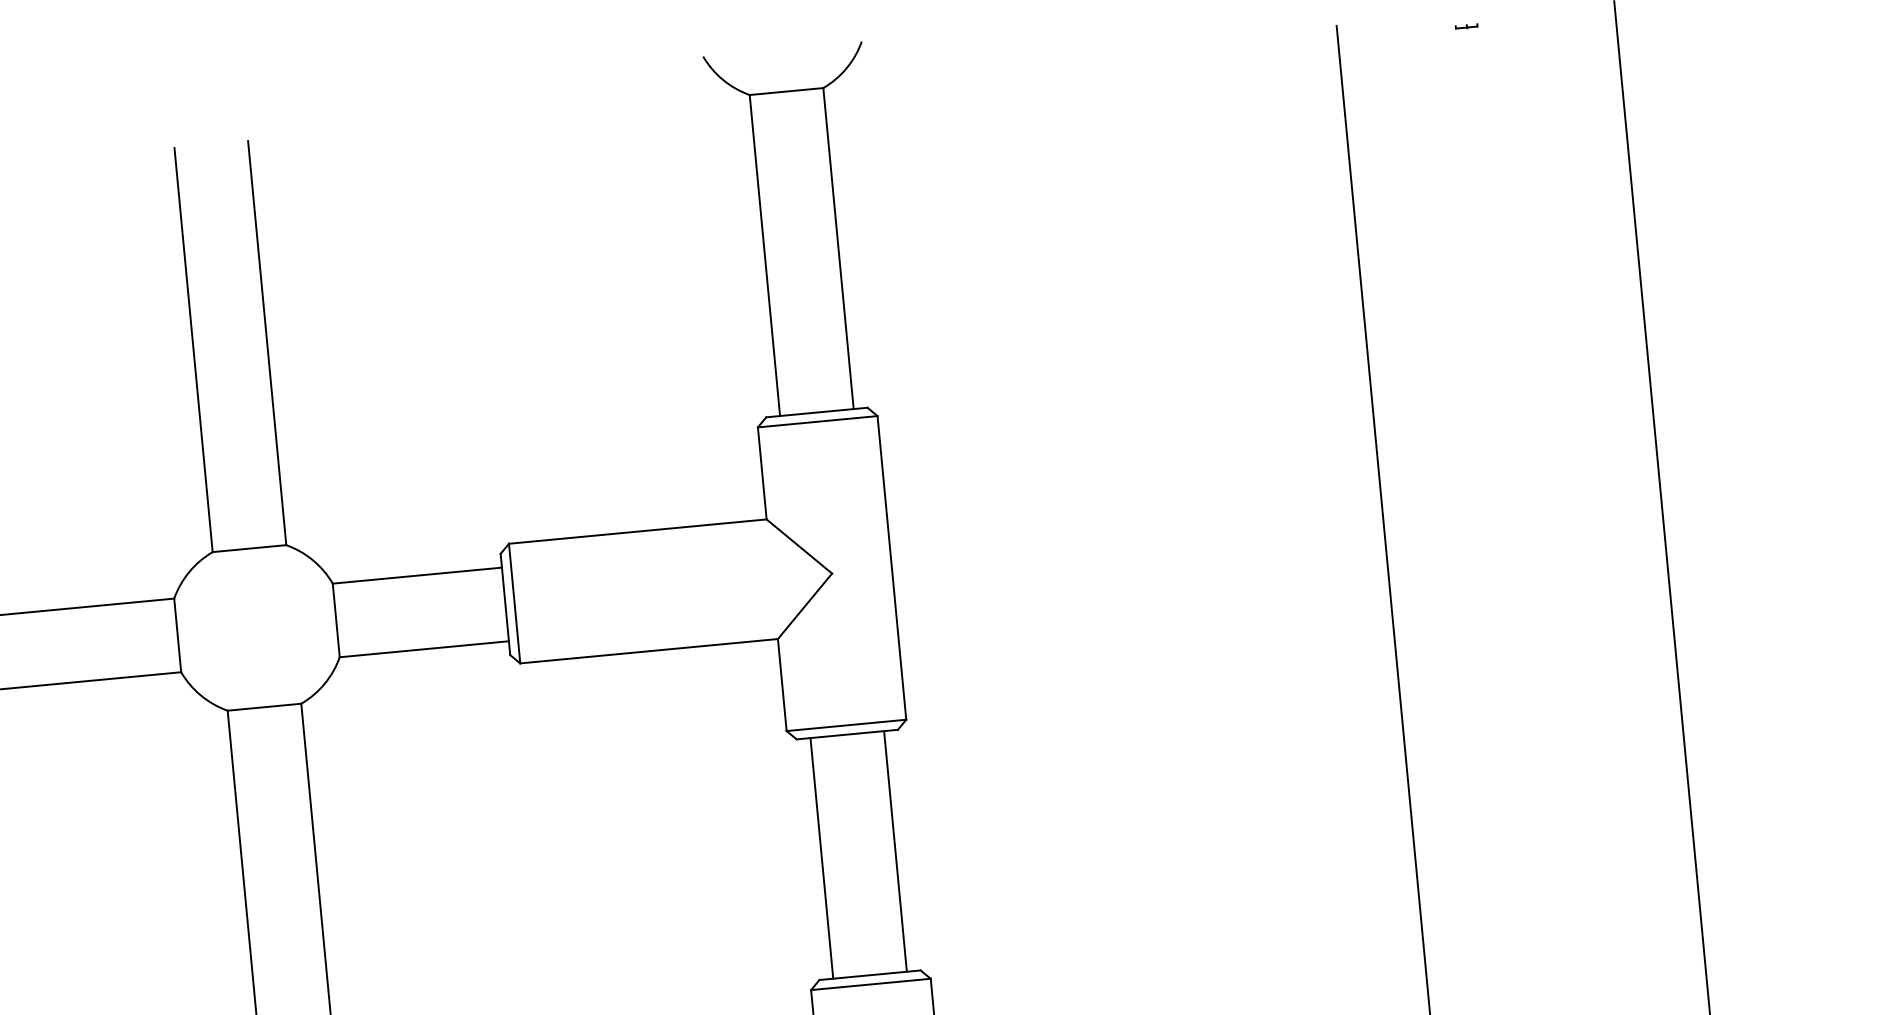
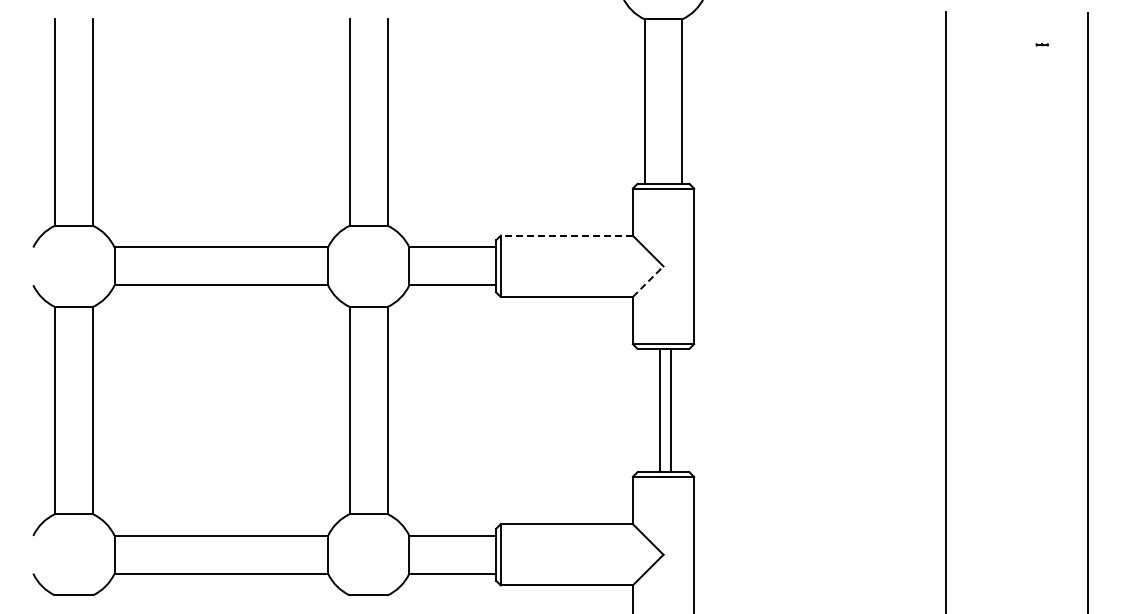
part: (1465, 25) -> (1041, 44), moved
line: (637, 531) -> (566, 235), solid -> dashed
line: (805, 605) -> (648, 281), solid -> dashed
line: (895, 851) -> (660, 410), moved
line: (821, 858) -> (670, 410), moved

